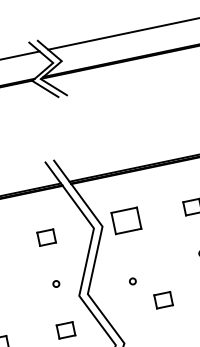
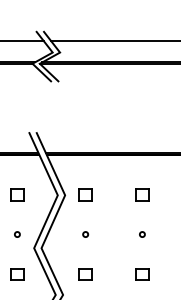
part: (126, 220) -> (85, 194), size x0.62
circle: (132, 281) -> (85, 234), moved
part: (163, 300) -> (85, 274), moved

